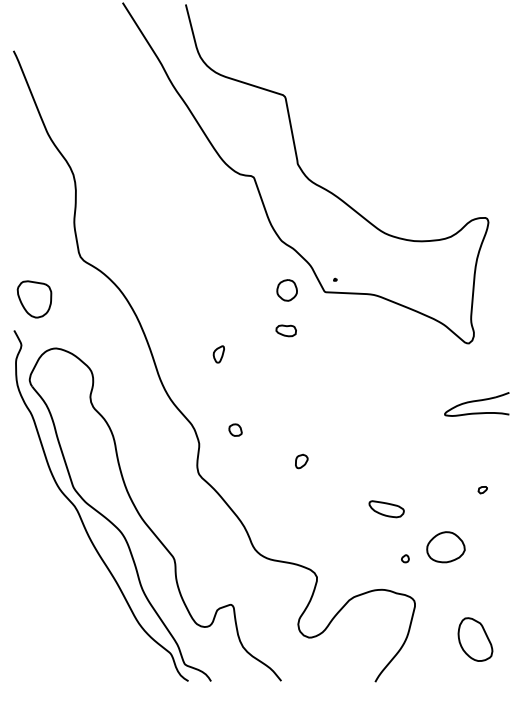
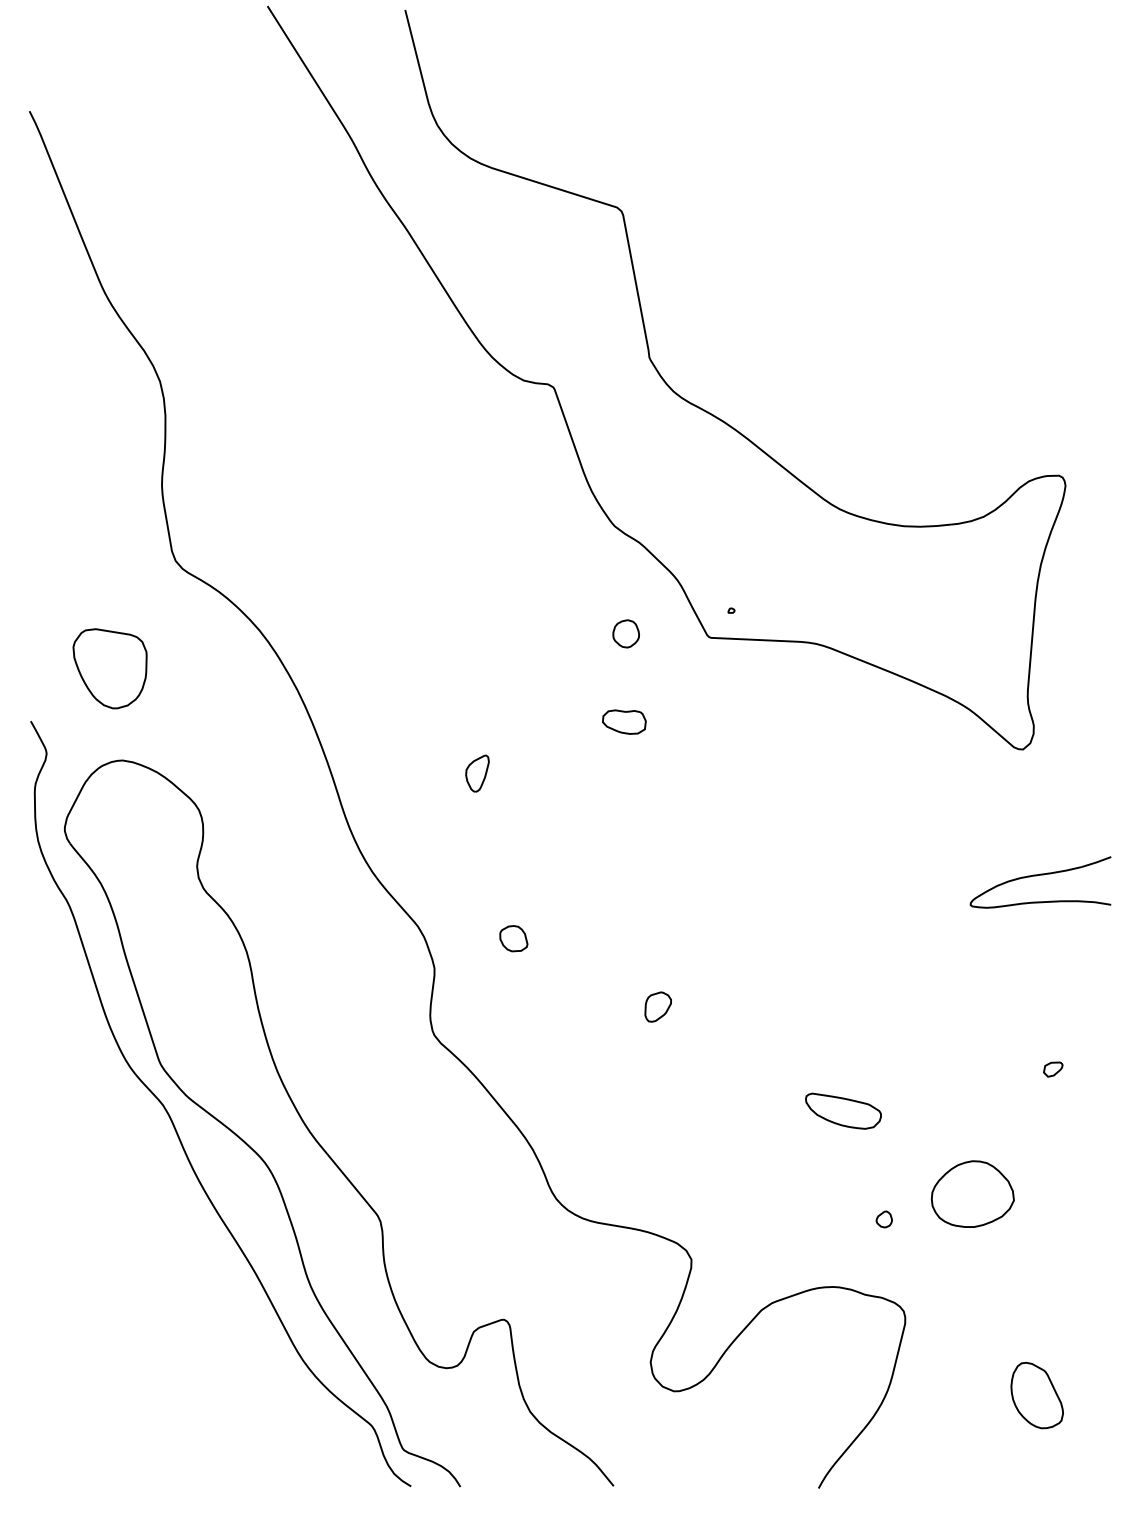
part: (286, 290) -> (624, 634), size x0.6
part: (34, 299) -> (110, 668), moved
part: (475, 639) -> (1037, 1395), size x0.7

